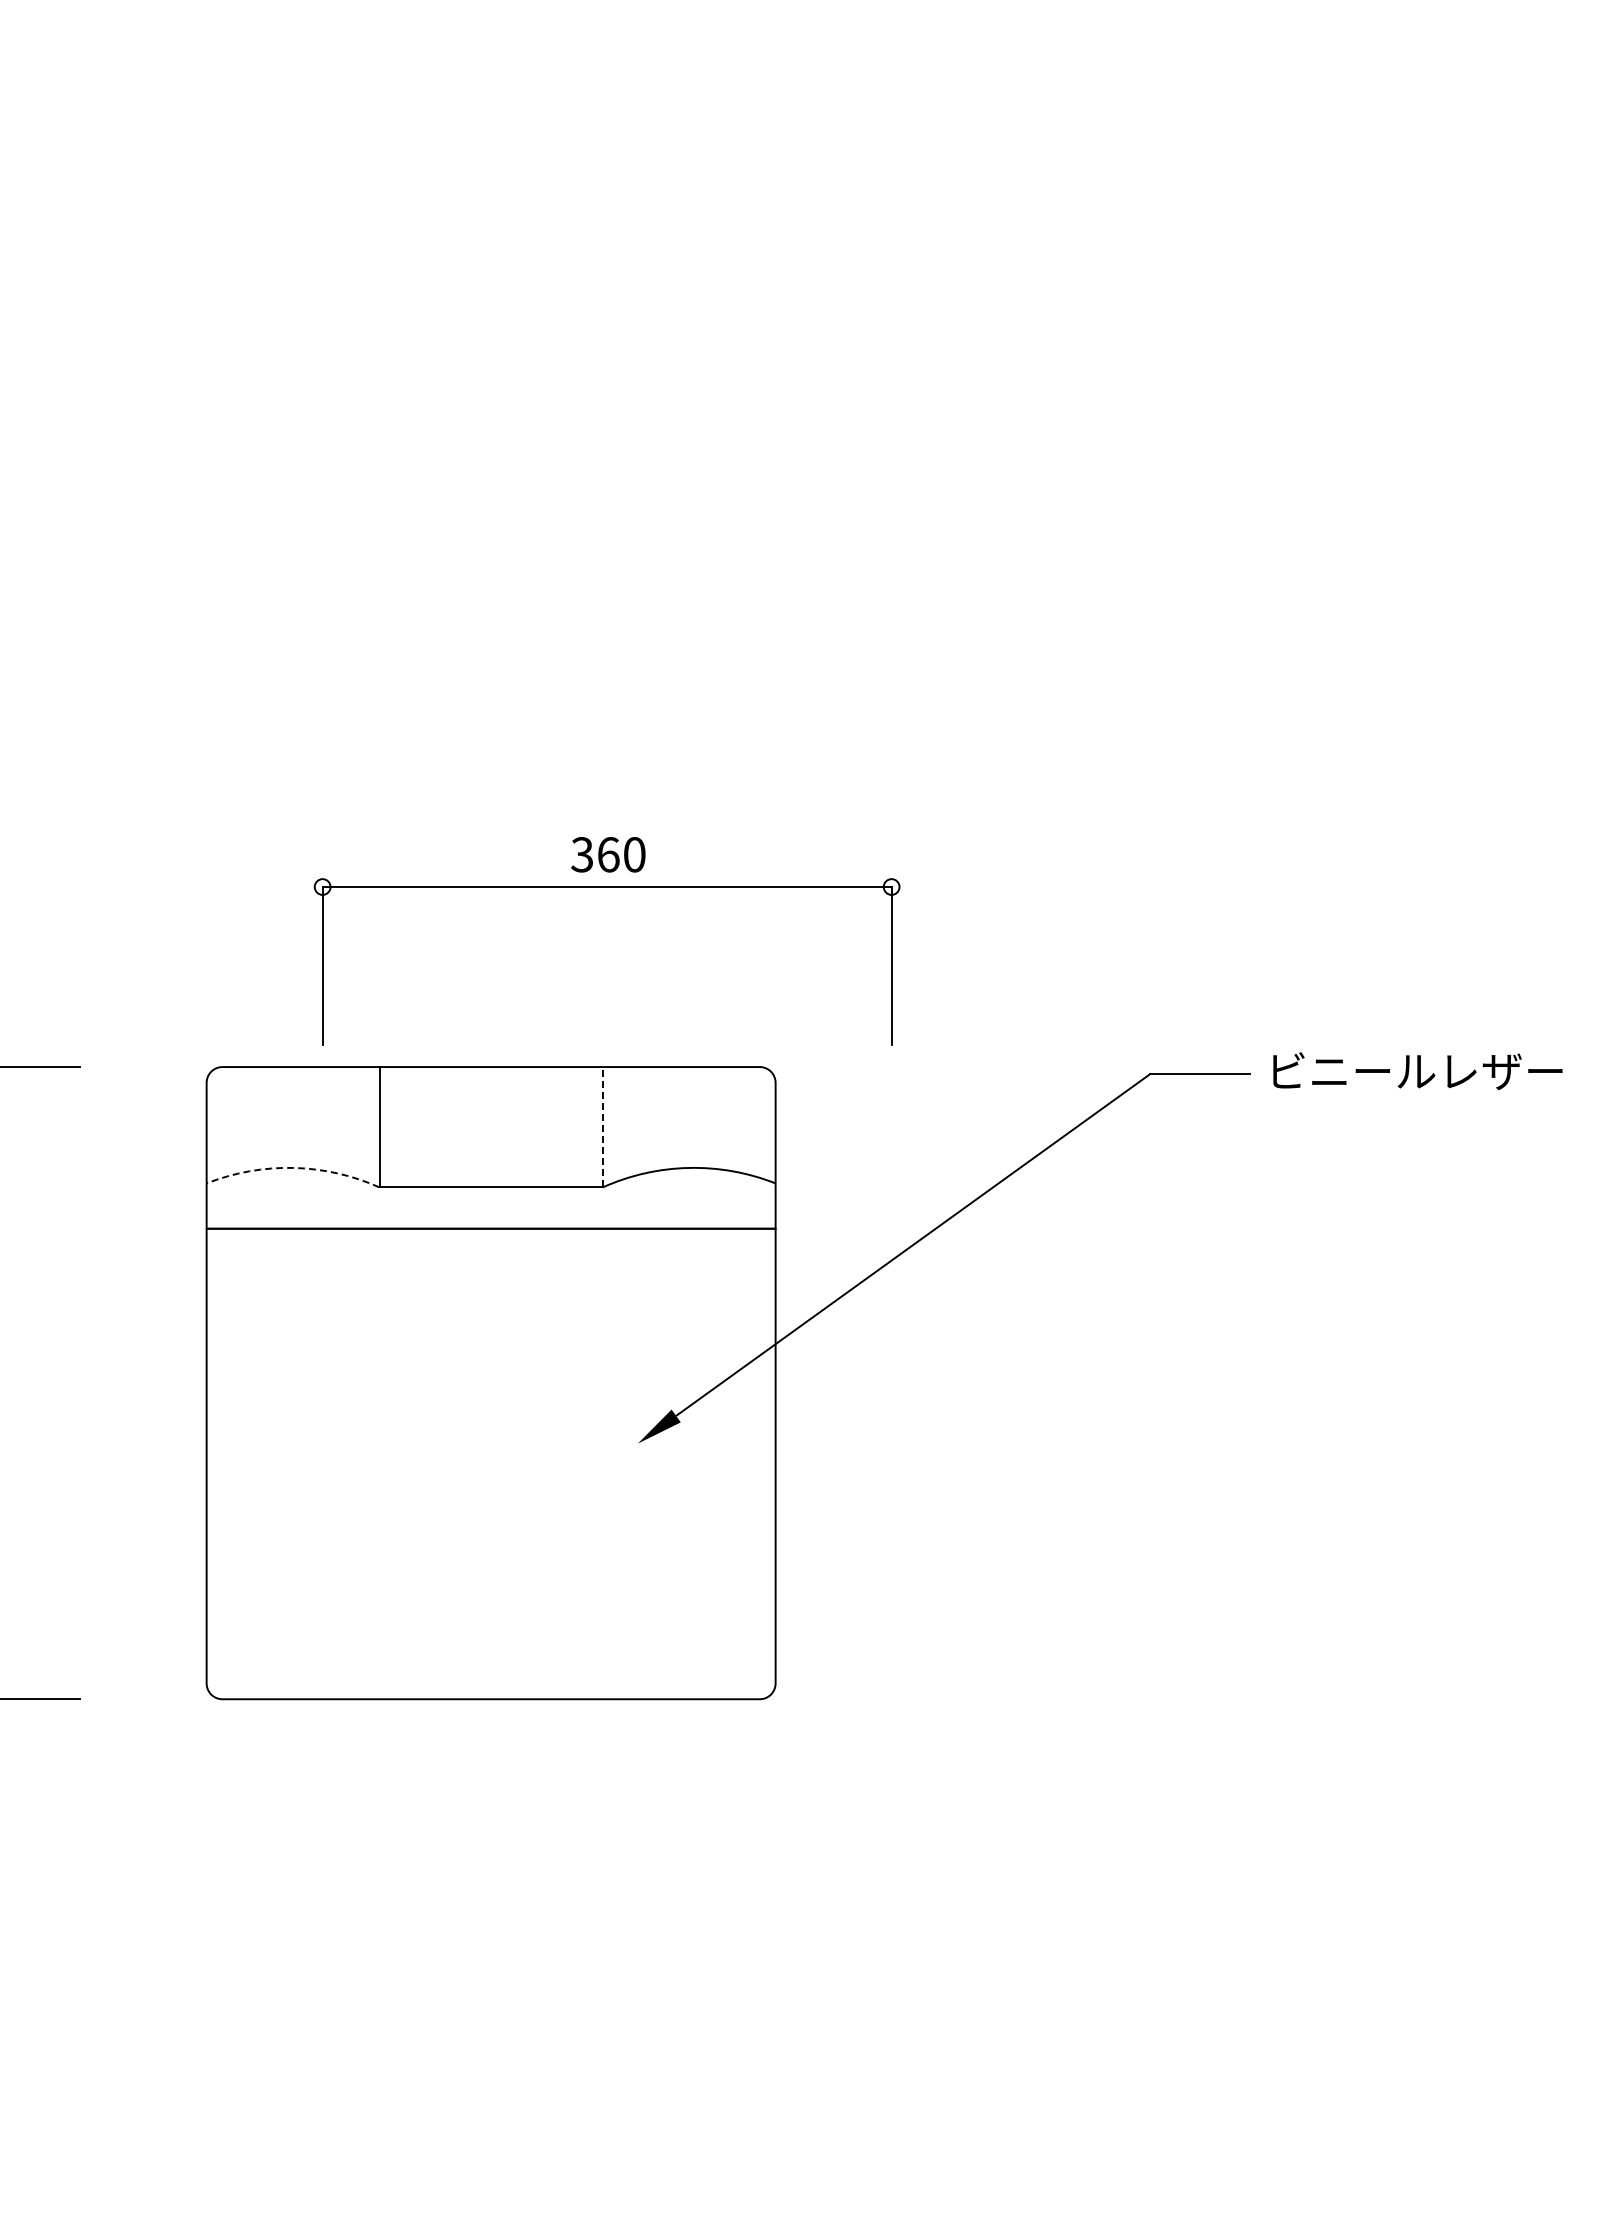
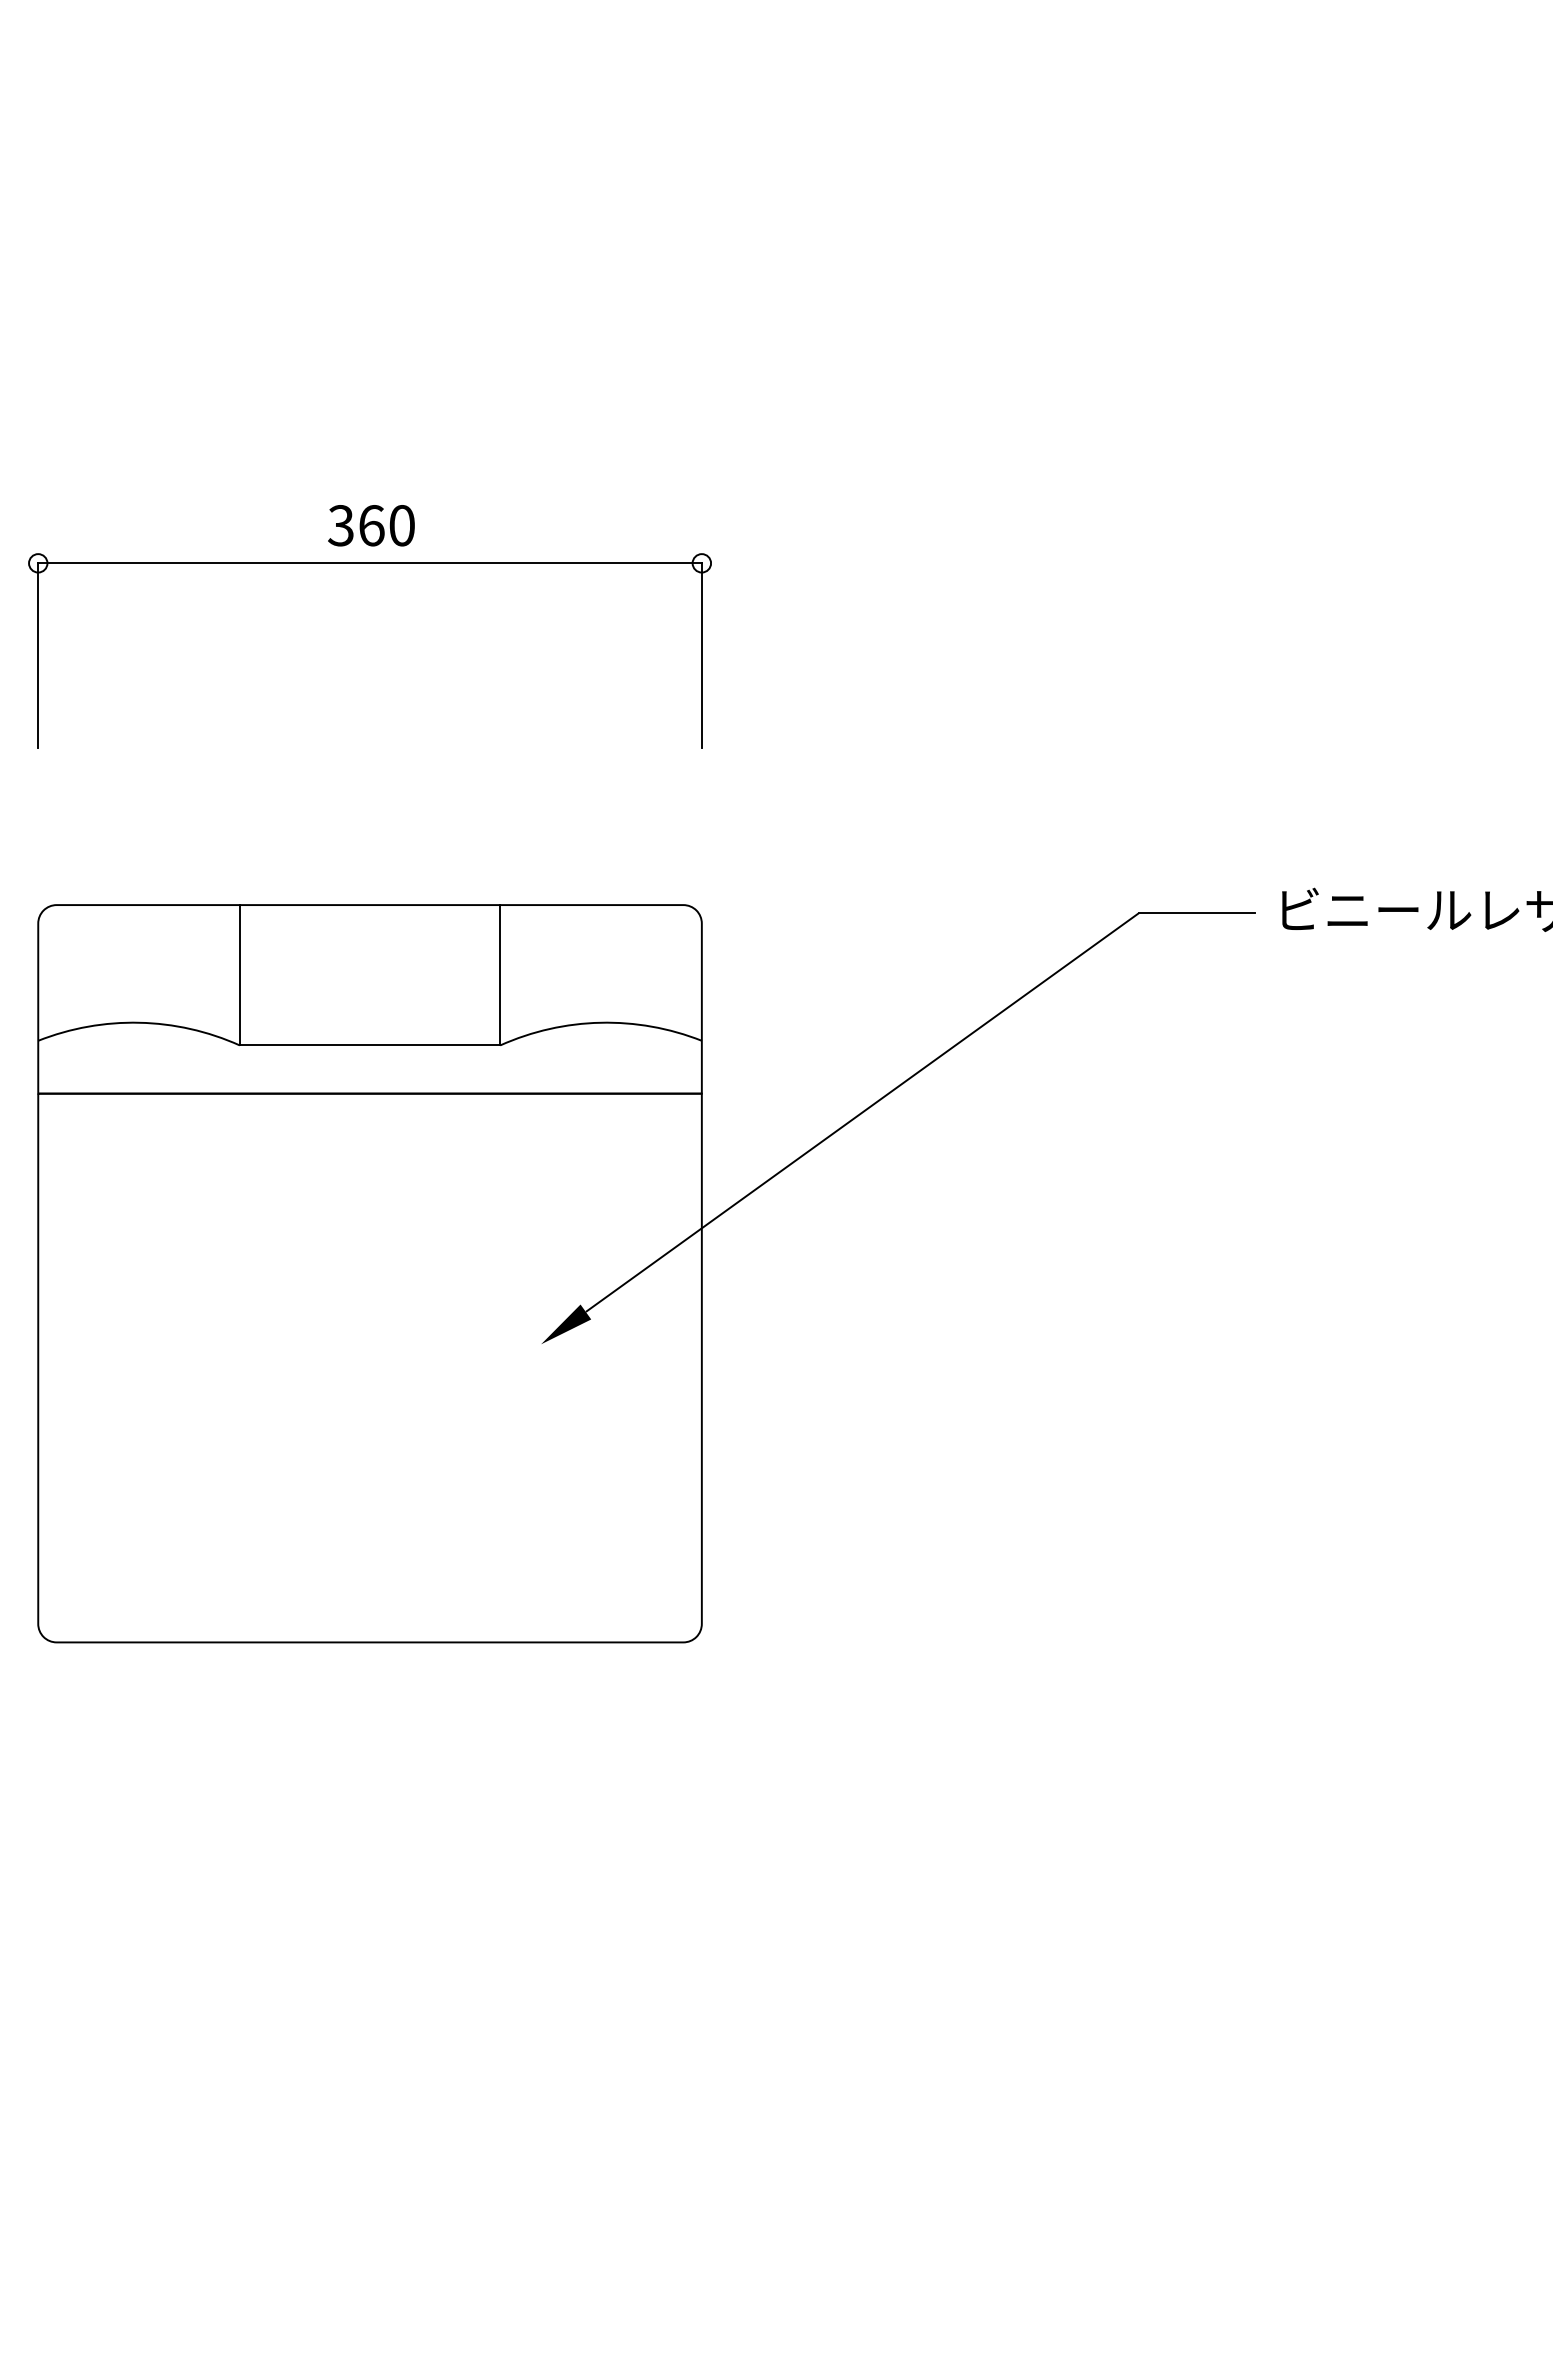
part: (606, 887) -> (369, 563), moved
line: (602, 1126) -> (499, 974), dashed -> solid
arc: (293, 1167) -> (139, 1022), dashed -> solid

